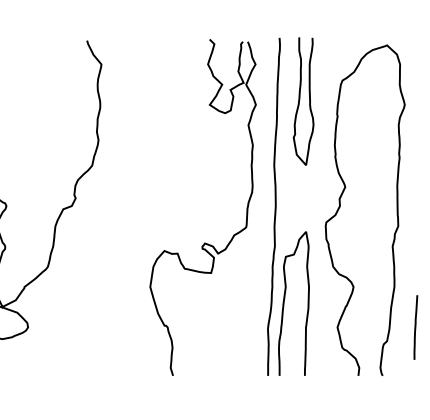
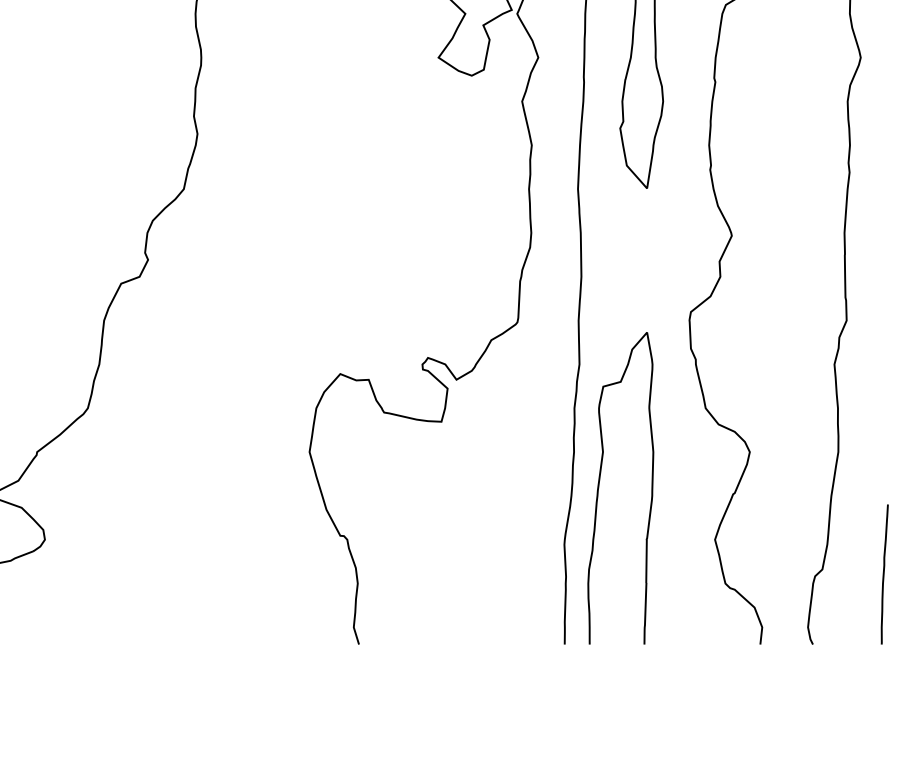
line: (415, 327) -> (883, 574), moved

